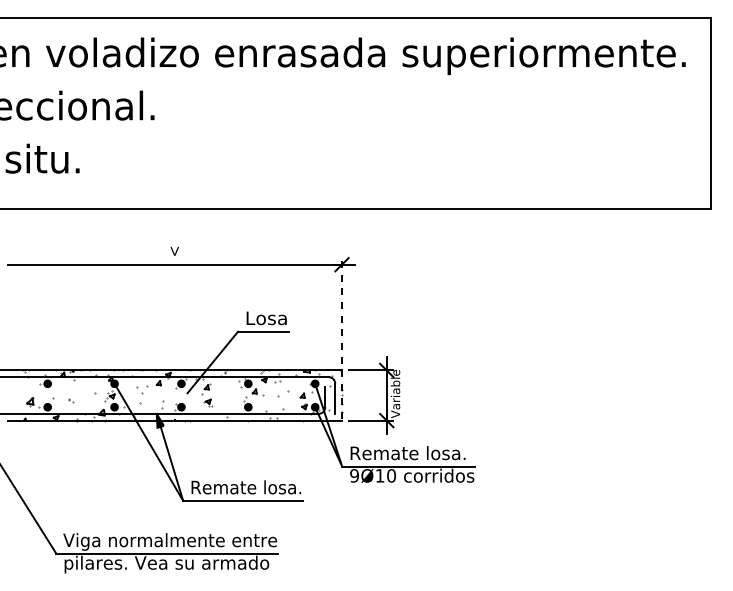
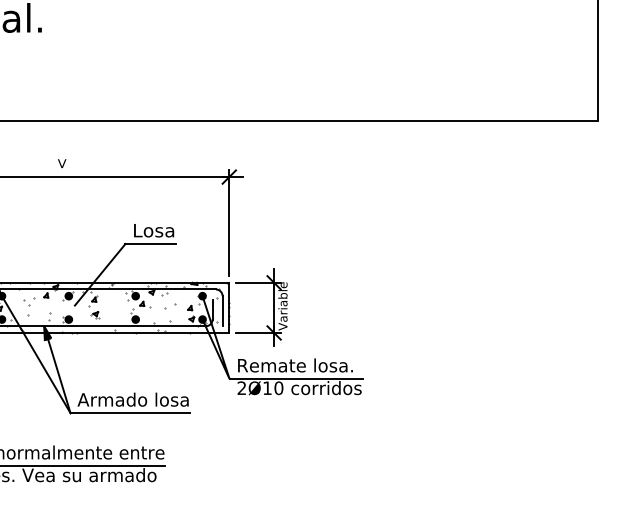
line: (341, 310) -> (228, 222), dashed -> solid
line: (341, 396) -> (228, 308), dashed -> solid
text: (354, 475) -> (241, 387), 9Ø10 -> 2Ø10
text: (245, 487) -> (132, 399), Remate losa. -> Armado losa

